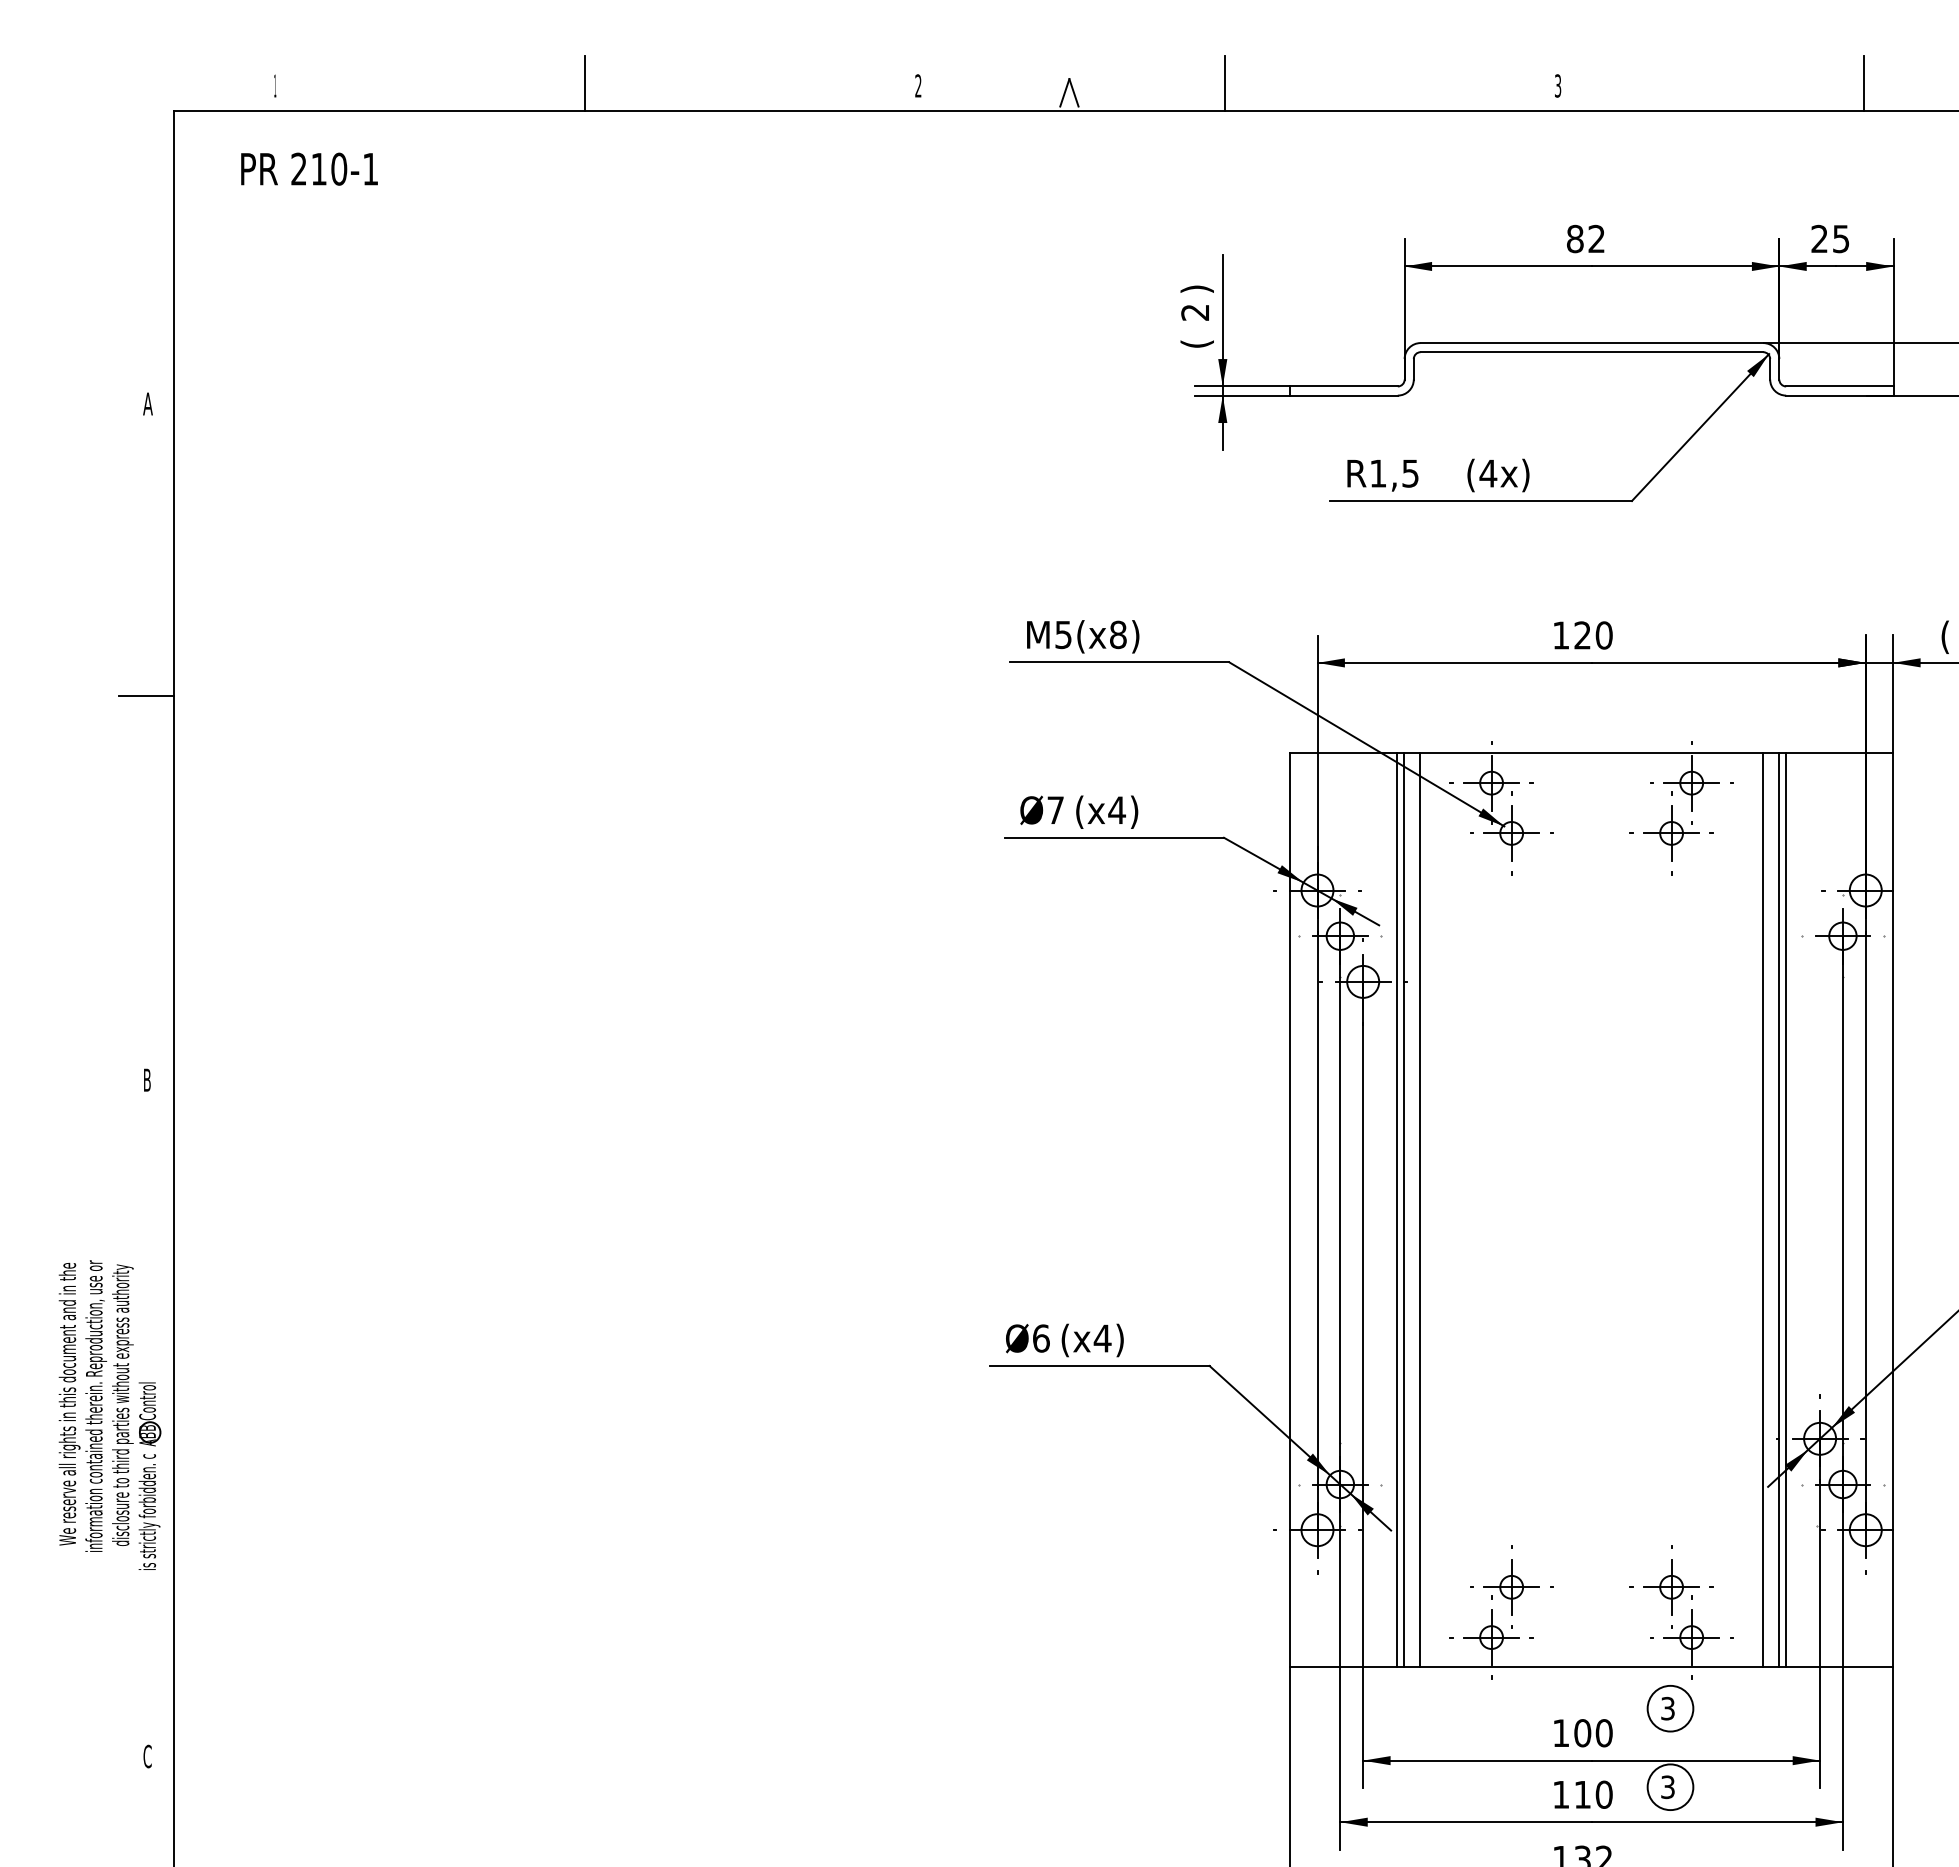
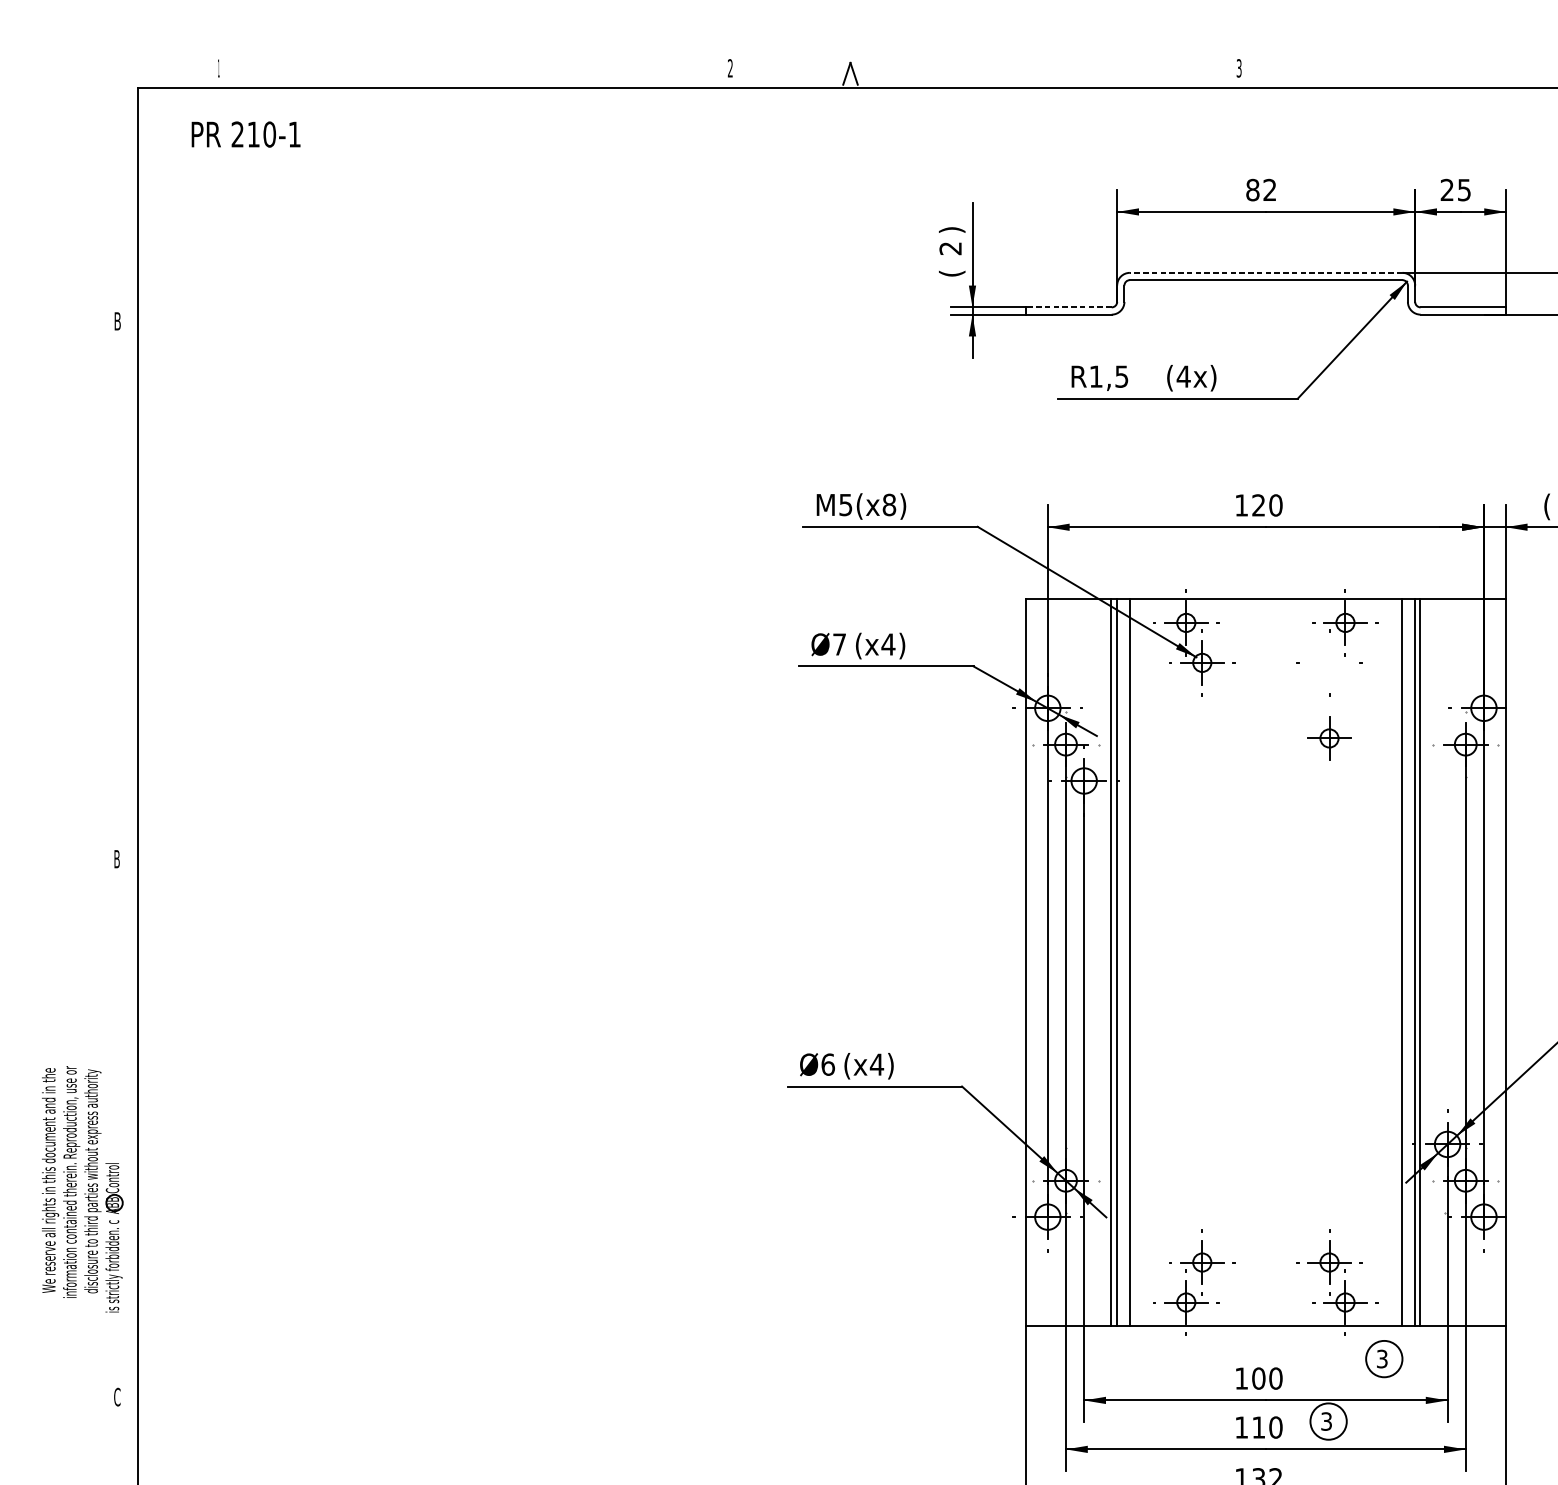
line: (585, 83) -> (465, 66), removed
line: (1224, 83) -> (973, 66), removed
line: (1864, 83) -> (1482, 66), removed
line: (1591, 343) -> (1265, 273), solid -> dashed
line: (1344, 386) -> (1069, 307), solid -> dashed
text: (147, 403) -> (117, 320), A -> B
line: (145, 695) -> (115, 553), removed
part: (1671, 833) -> (1329, 738), moved
part: (112, 1420) -> (84, 1193), moved
part: (1670, 1708) -> (1384, 1358), moved

